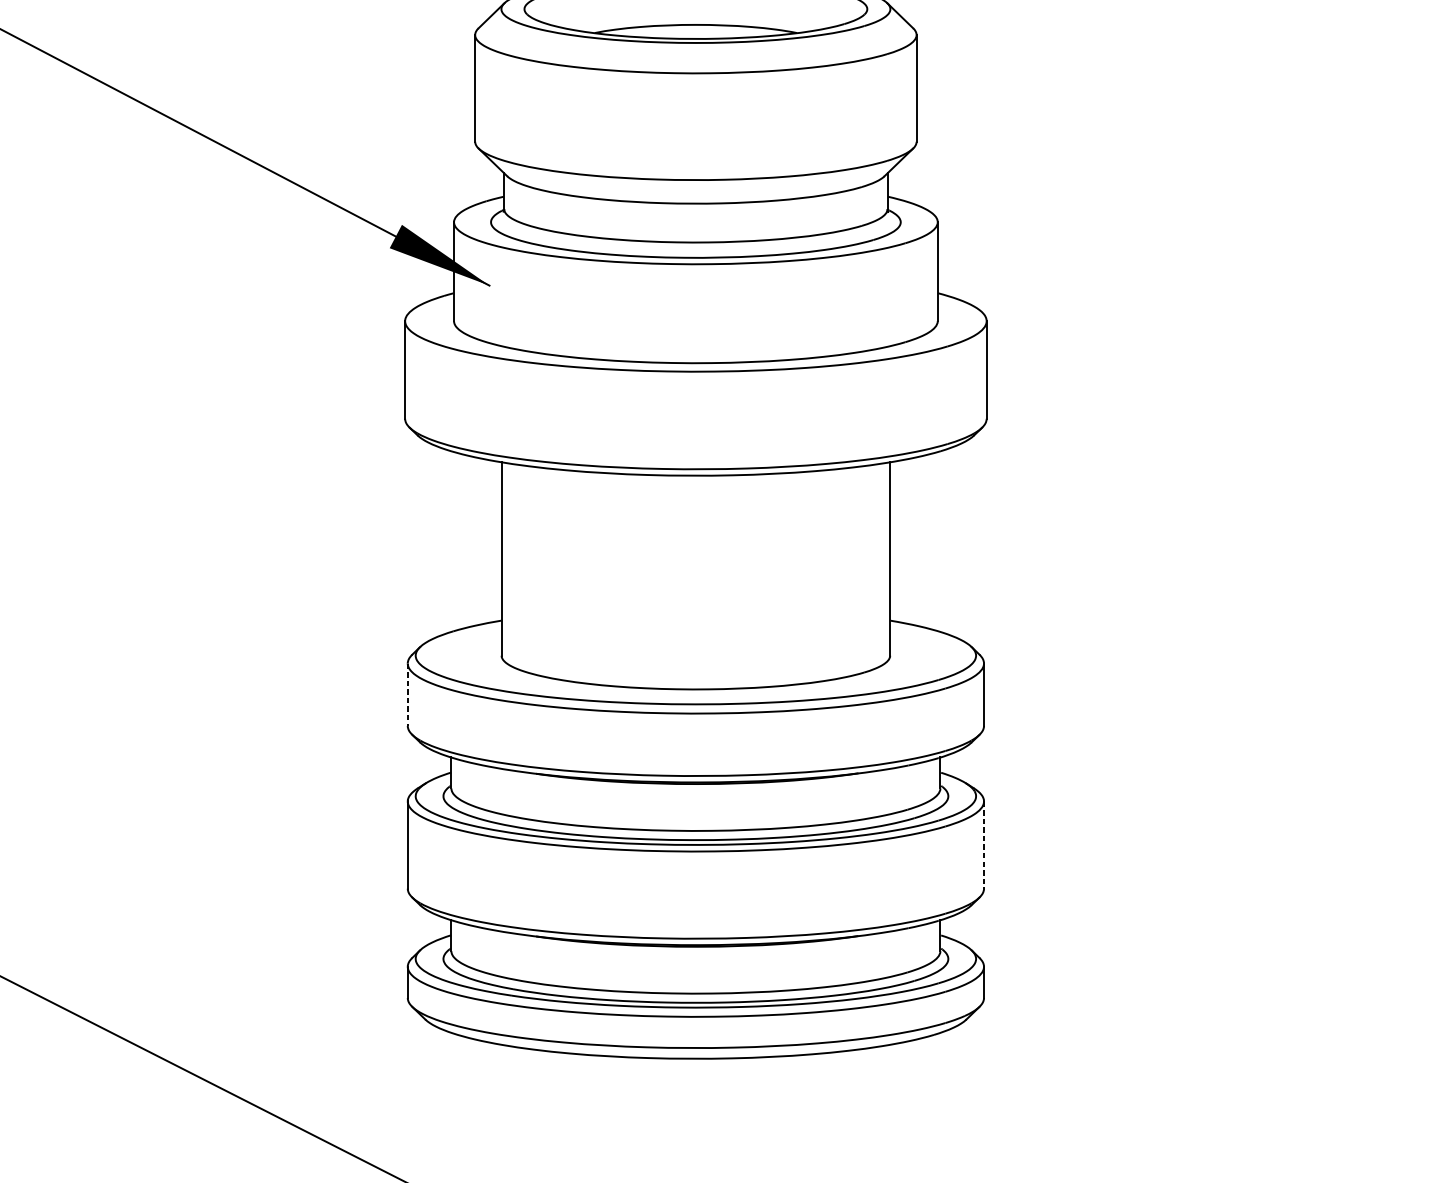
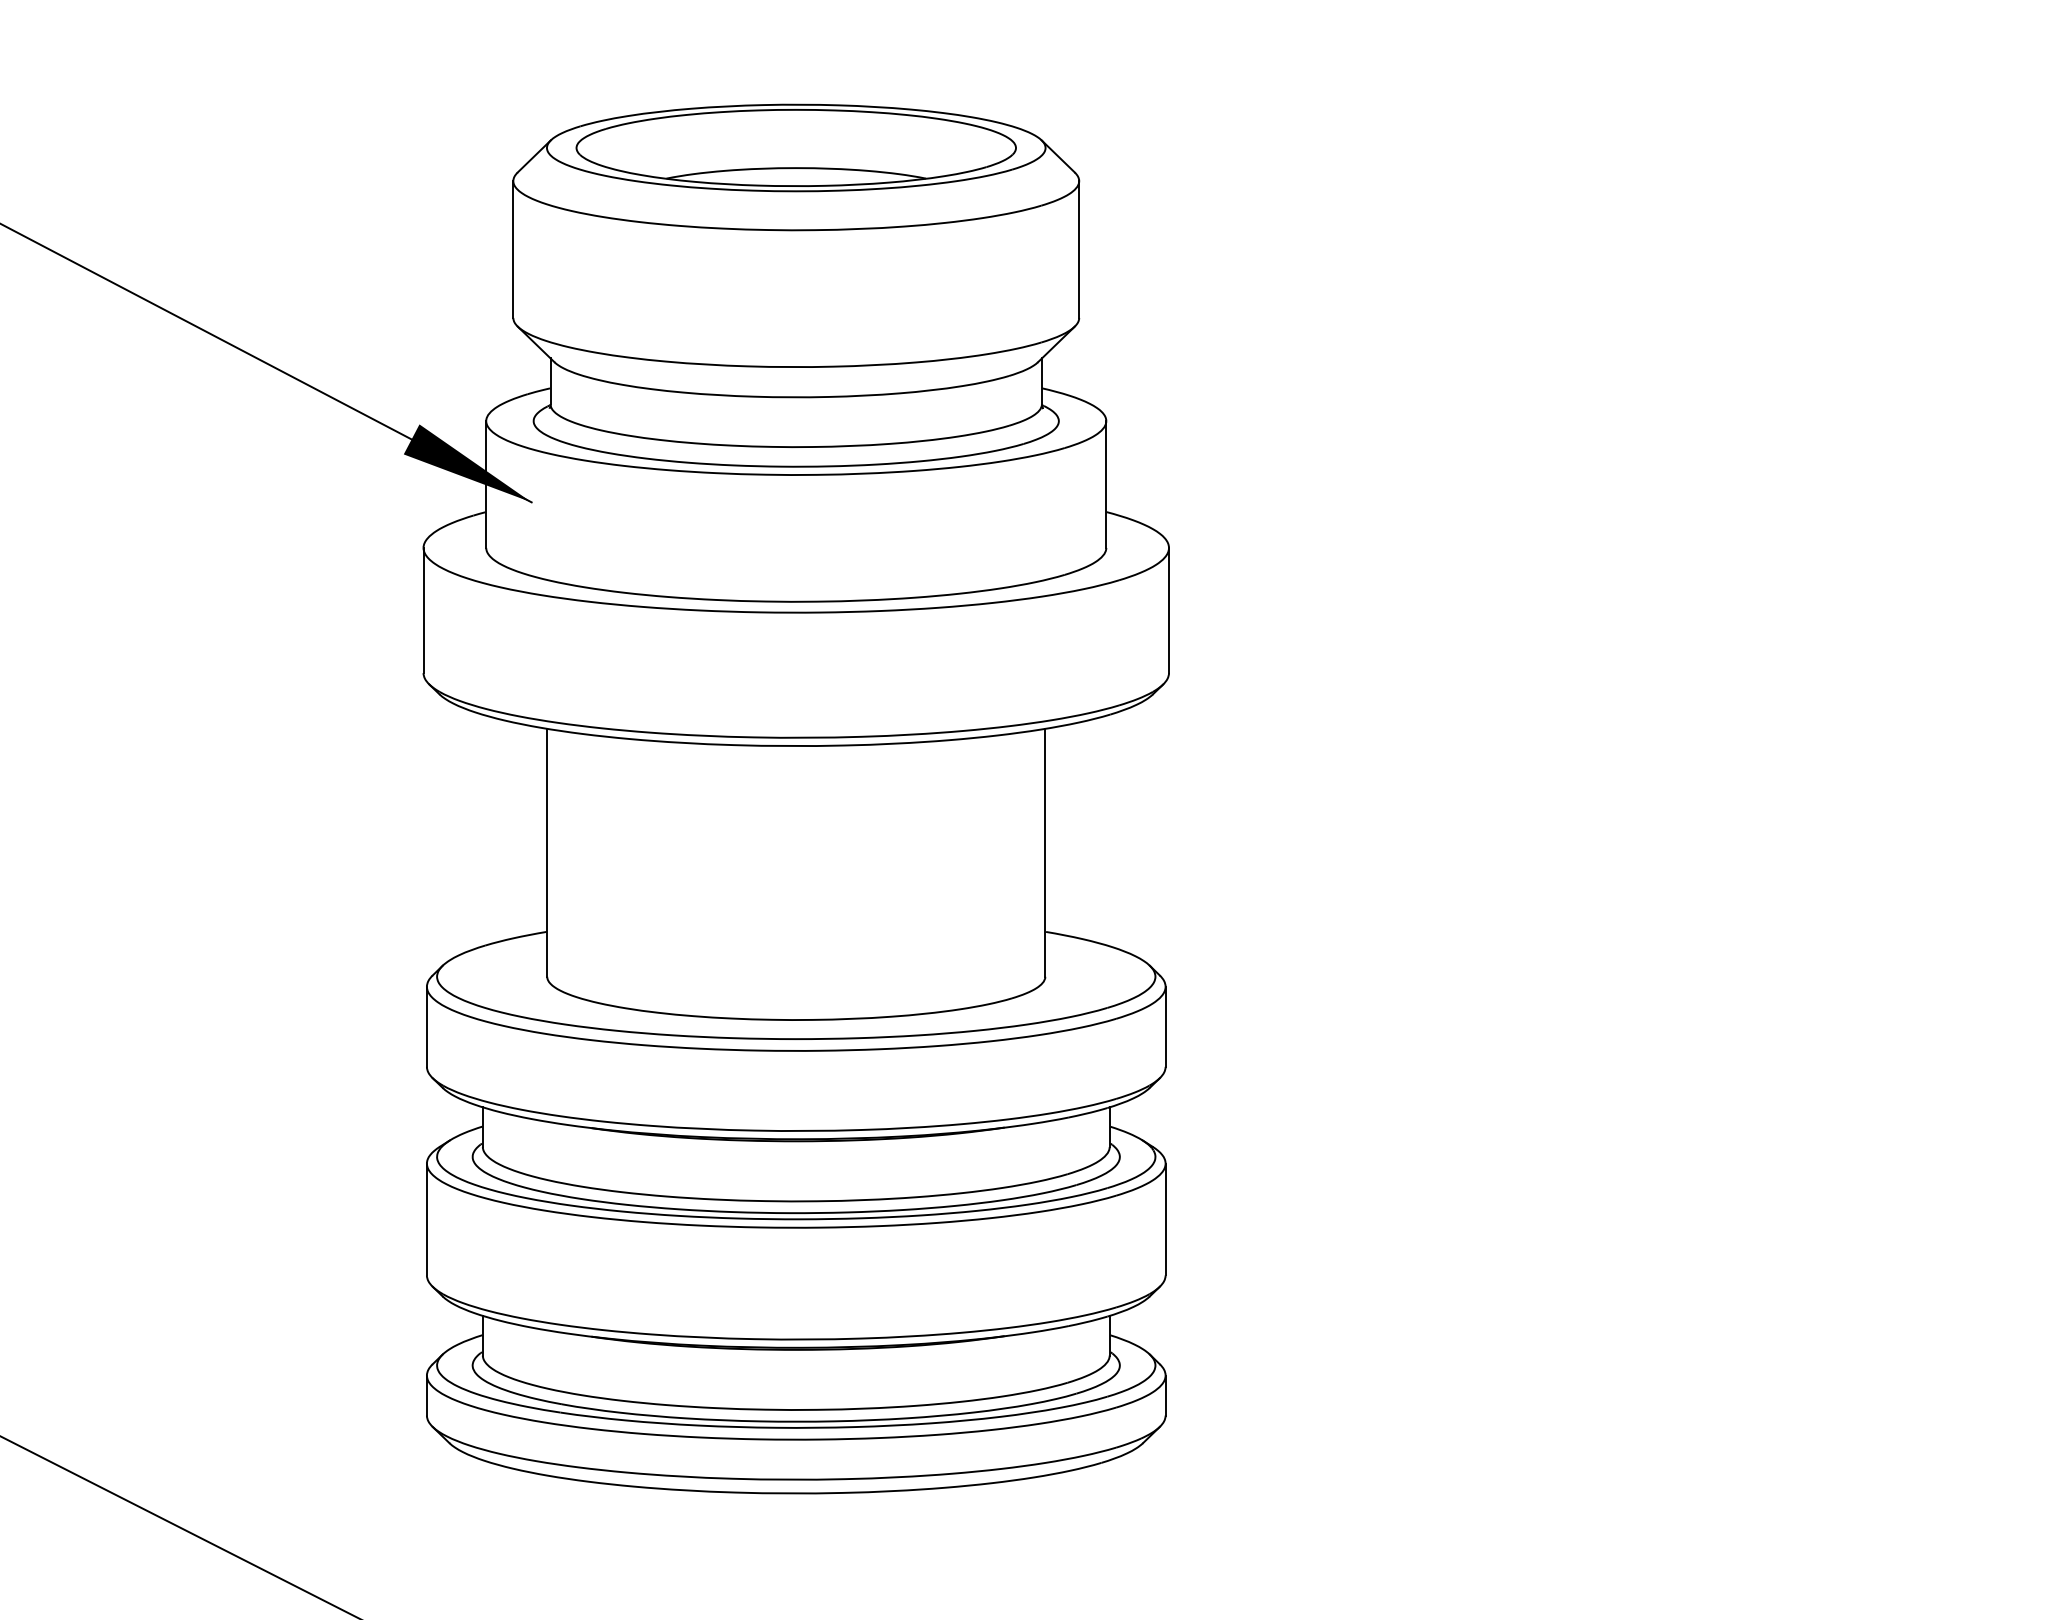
line: (407, 695) -> (426, 1027), dashed -> solid
line: (983, 845) -> (1165, 1219), dashed -> solid

